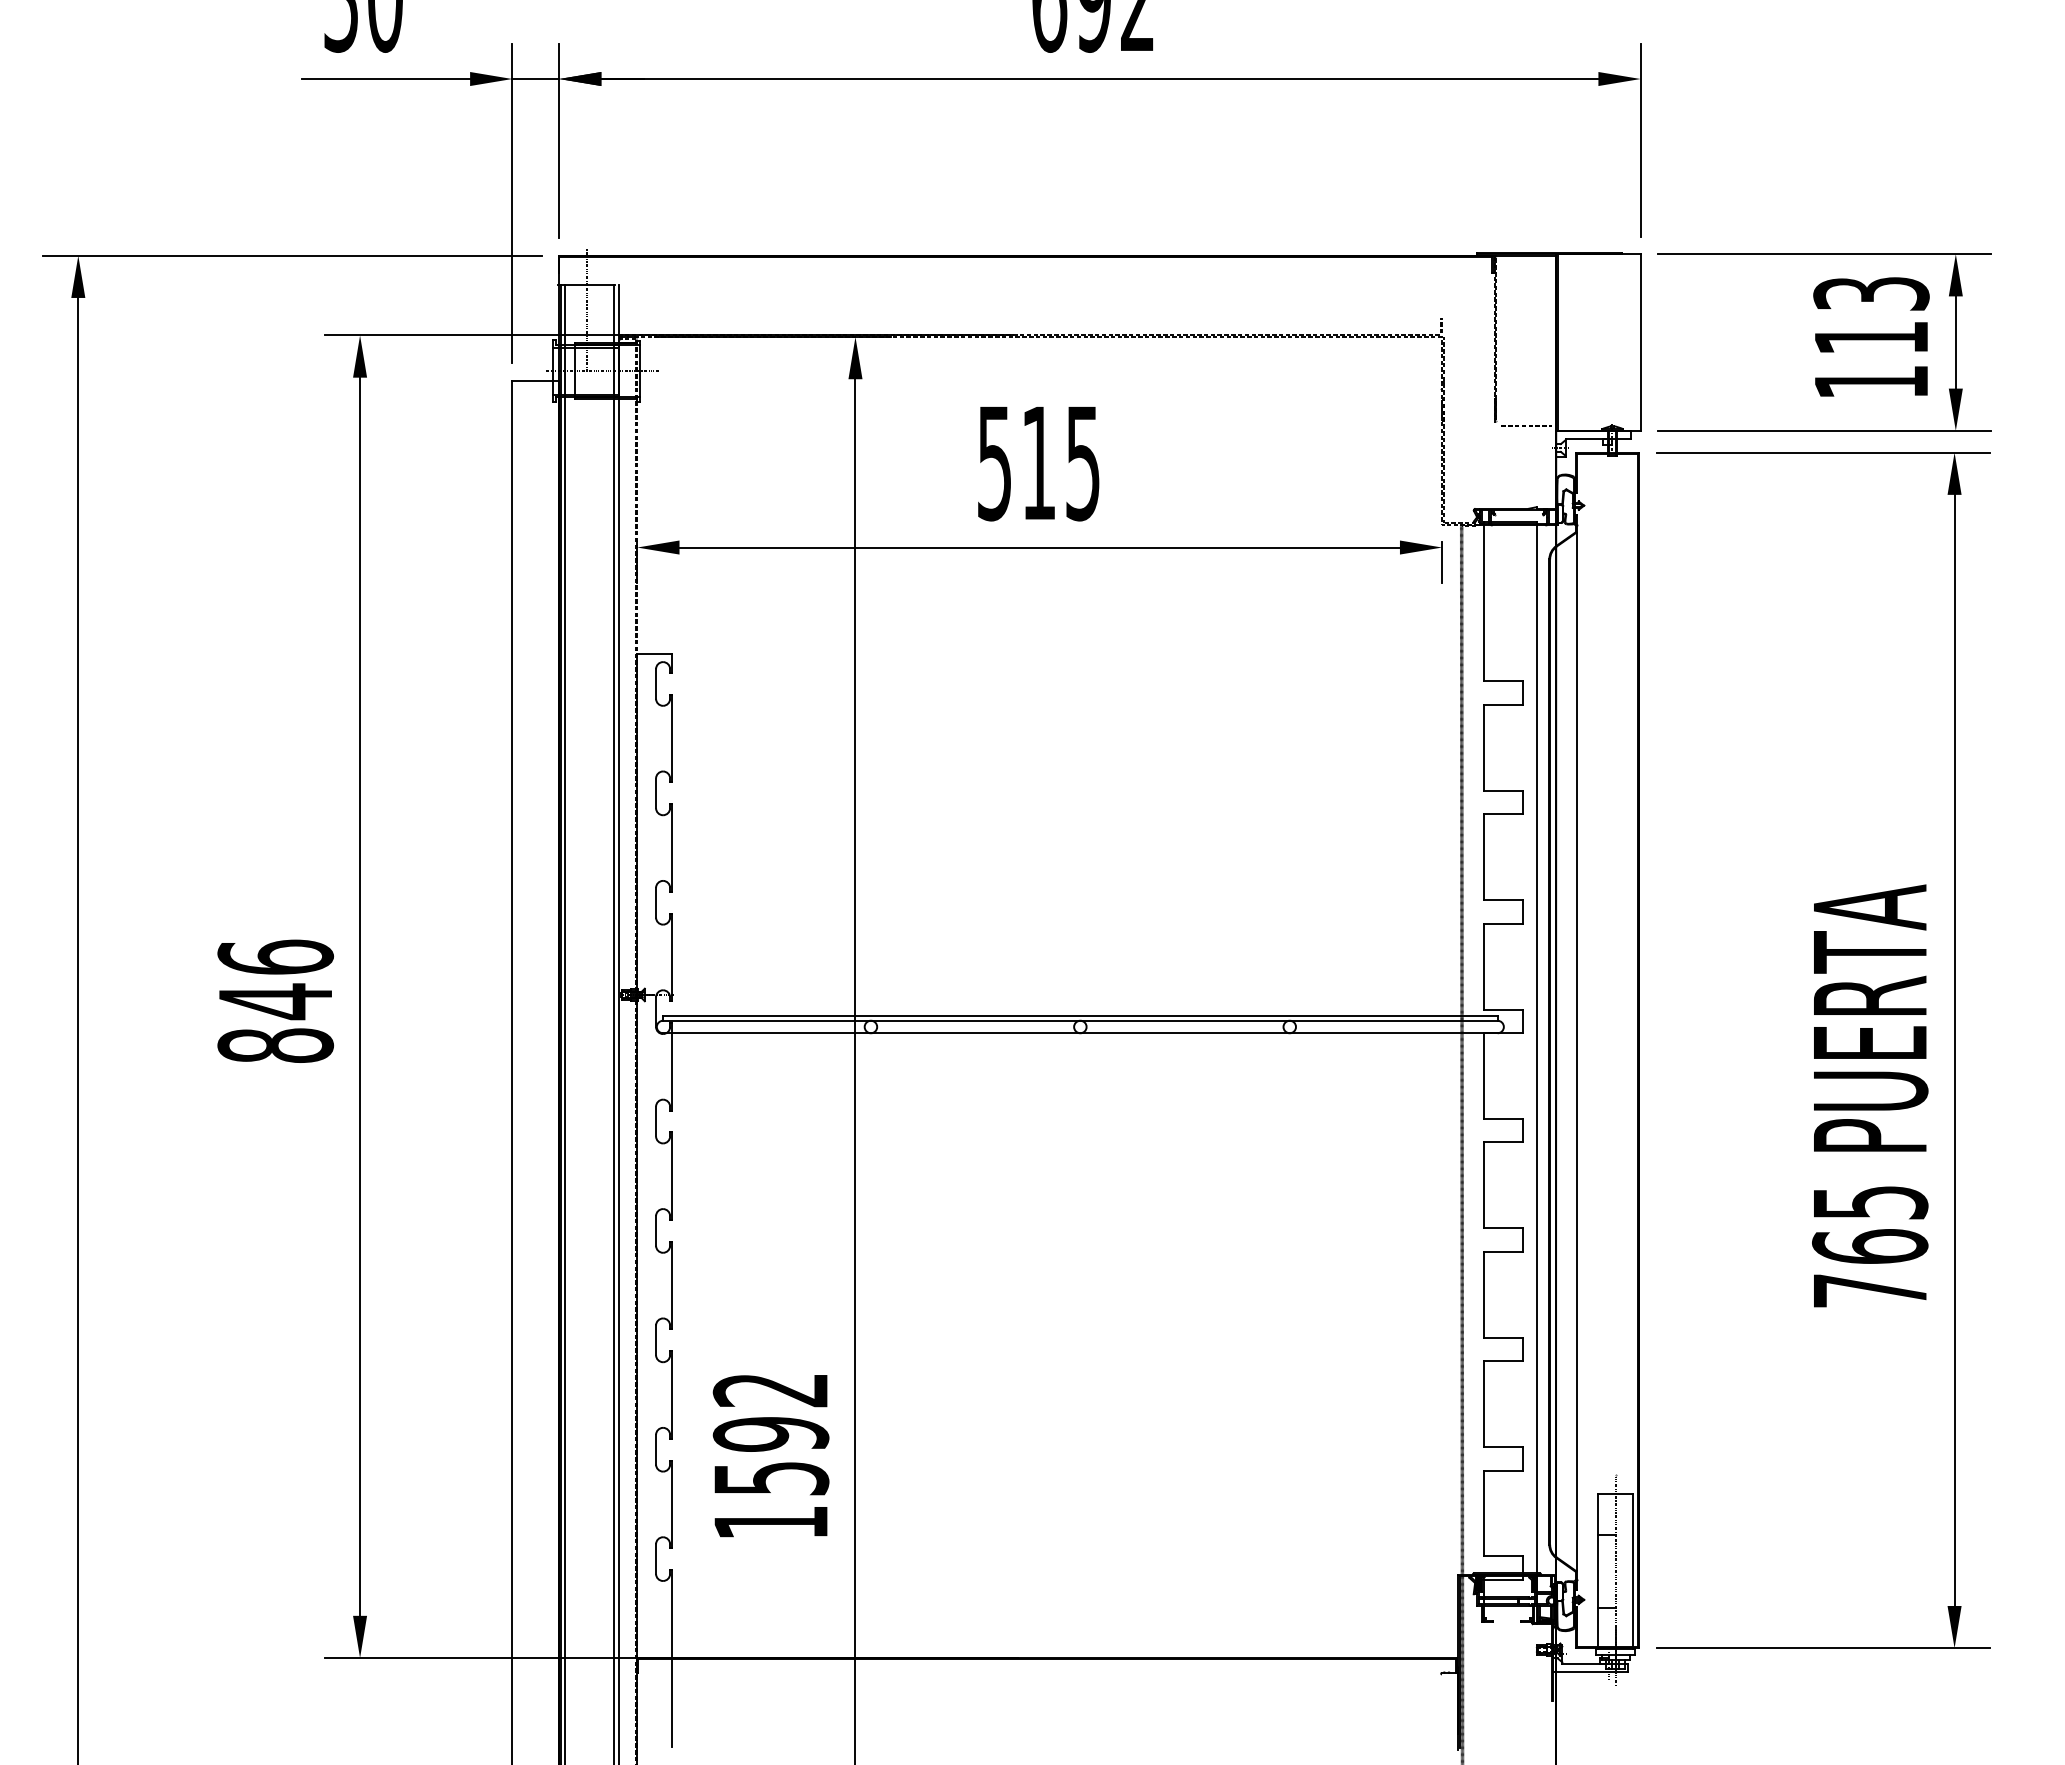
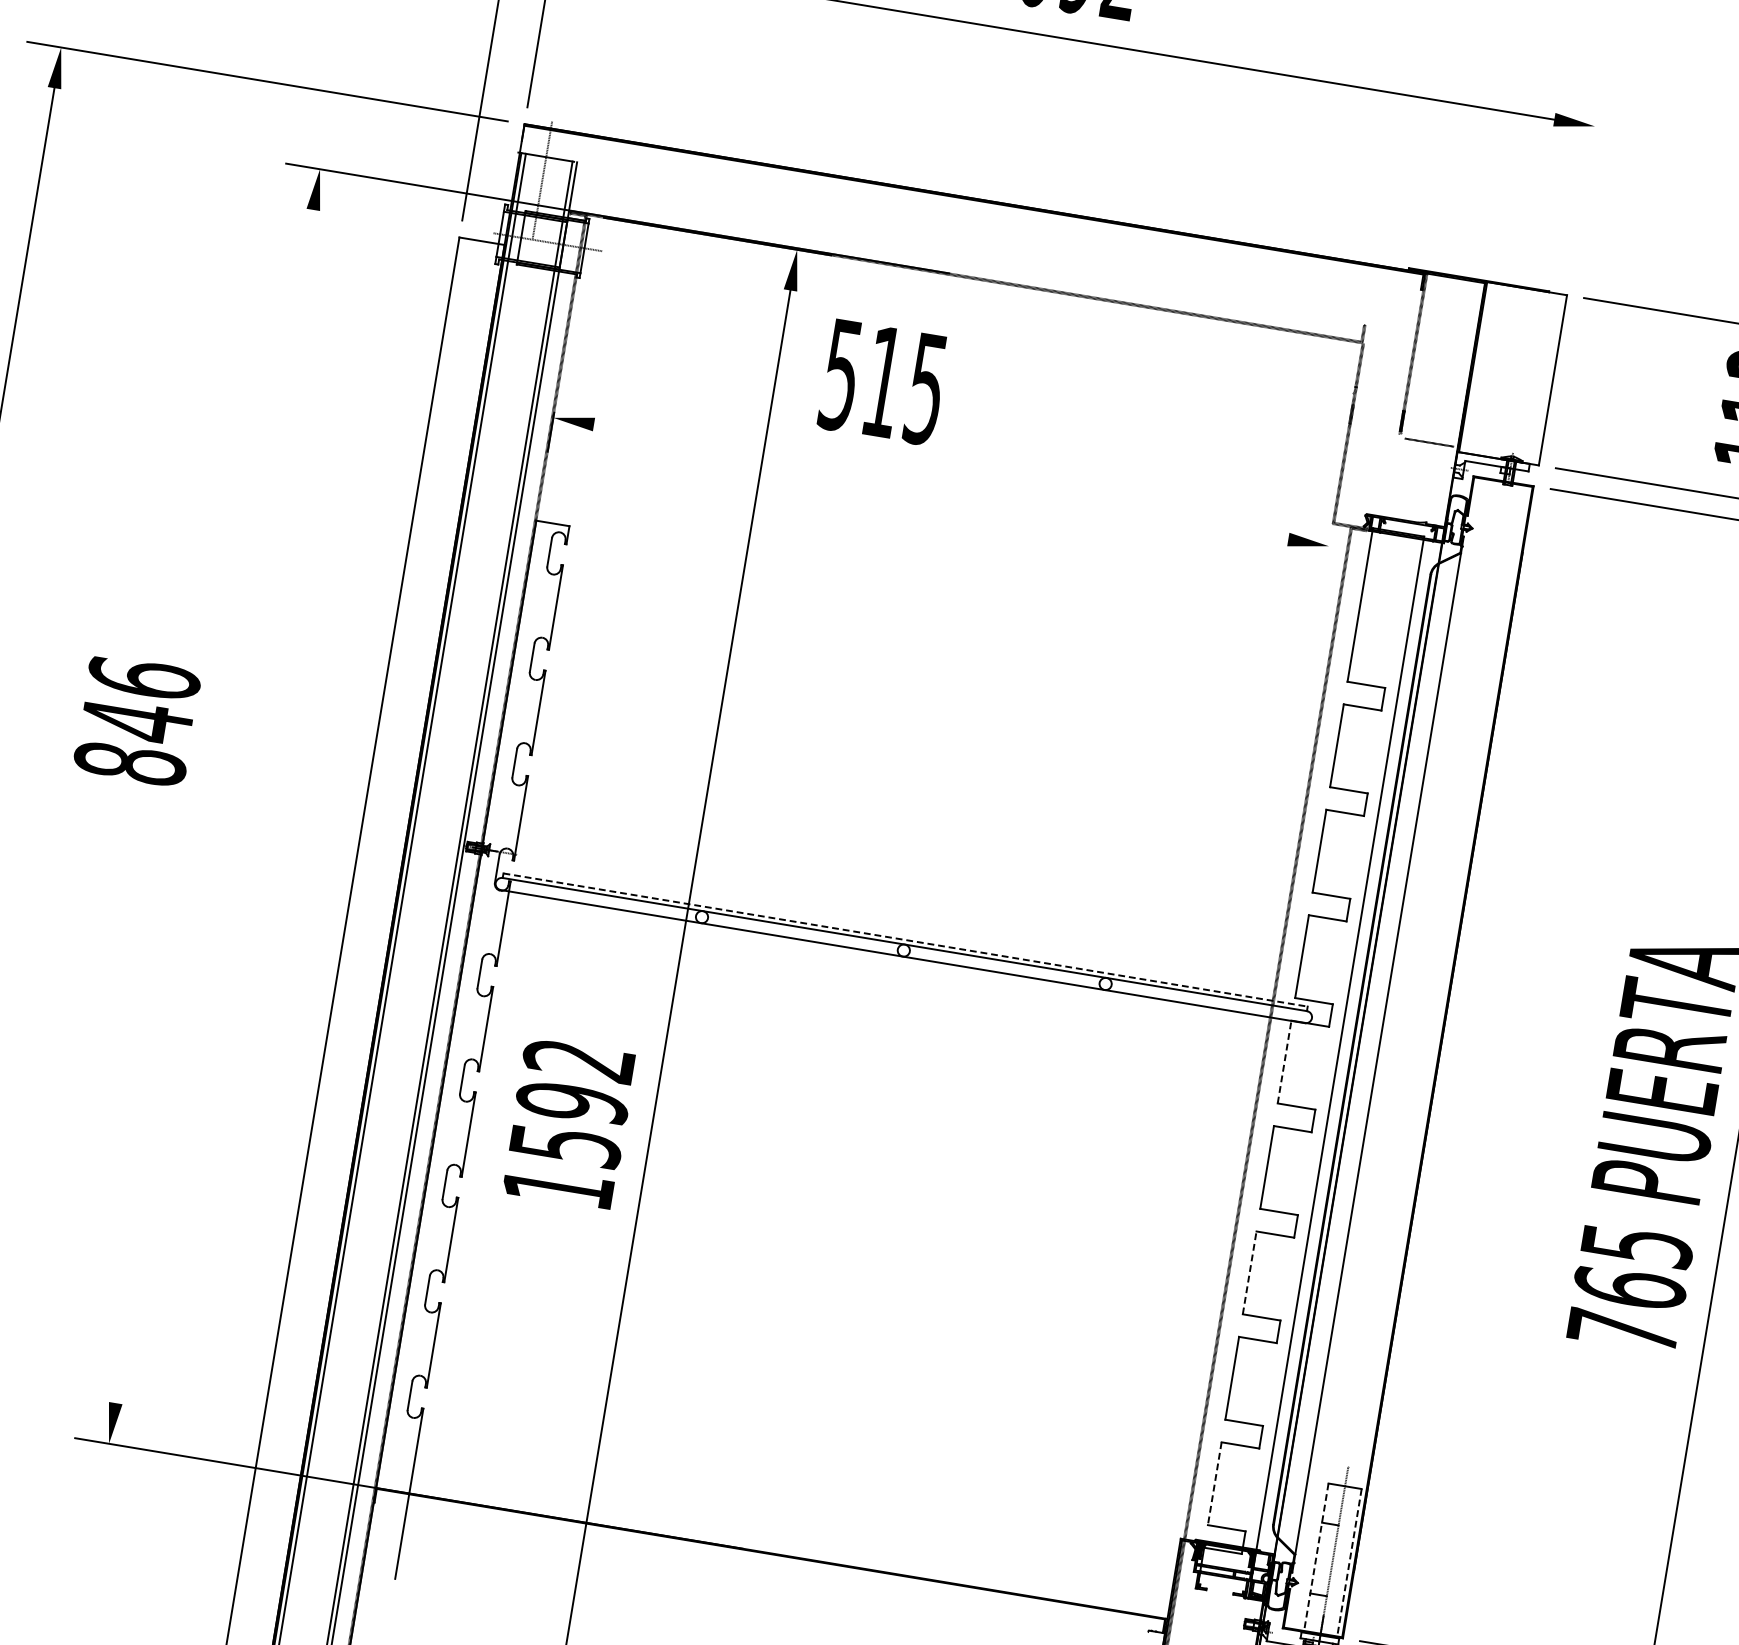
line: (1640, 139) -> (1585, 184), removed
text: (1038, 464) -> (883, 383), moved
line: (1039, 547) -> (940, 481), removed
line: (1442, 562) -> (1326, 560), removed
line: (360, 996) -> (214, 806), removed
text: (275, 1000) -> (137, 720), moved
line: (1080, 1016) -> (905, 940), solid -> dashed
line: (1483, 1075) -> (1284, 1061), solid -> dashed
line: (1483, 1294) -> (1249, 1272), solid -> dashed
text: (770, 1456) -> (568, 1124), moved
line: (1483, 1513) -> (1214, 1483), solid -> dashed
line: (1598, 1572) -> (1316, 1558), solid -> dashed
line: (1632, 1572) -> (1348, 1564), solid -> dashed

